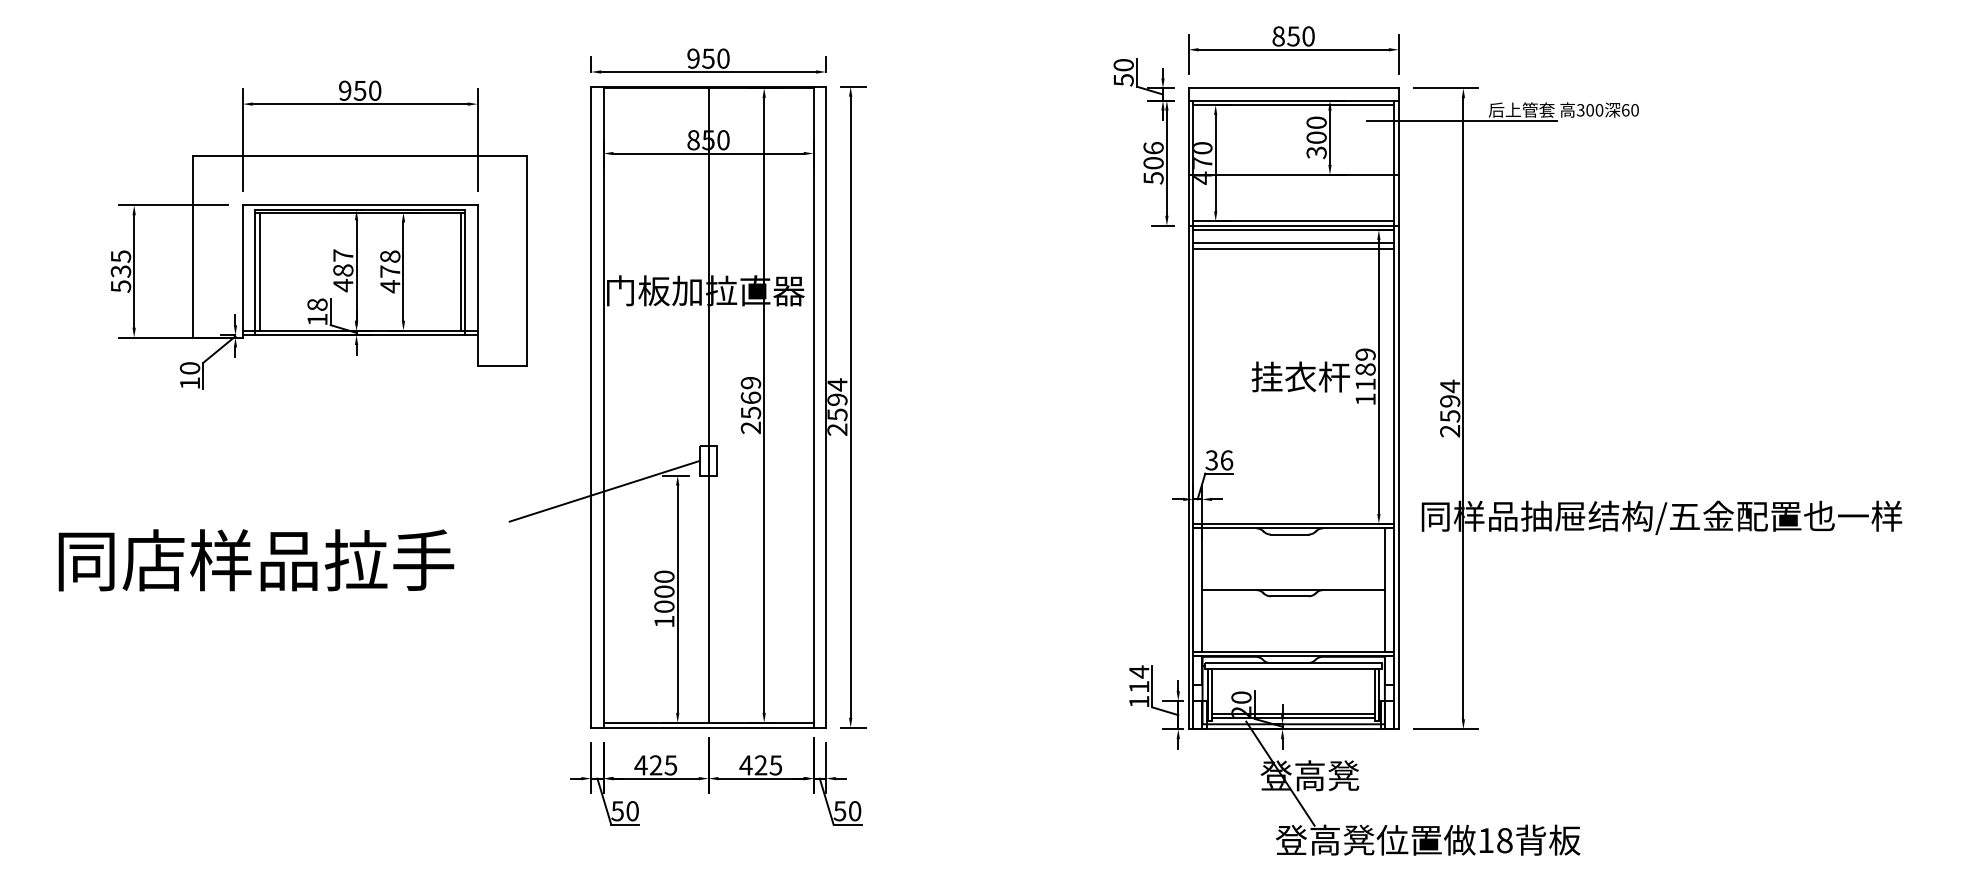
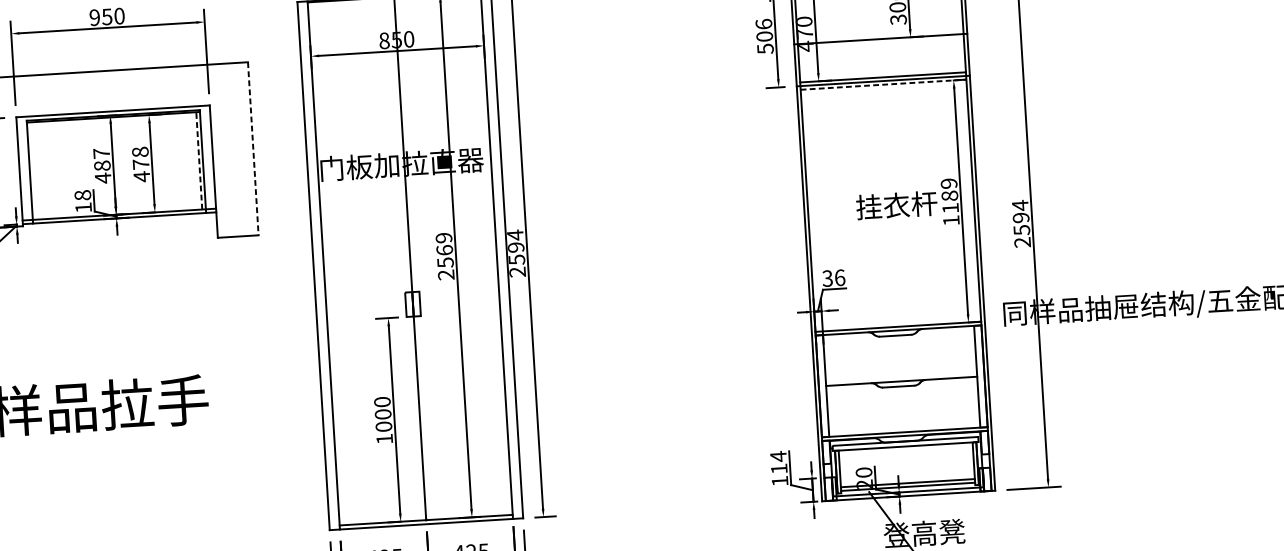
line: (1293, 230) -> (883, 85), solid -> dashed
line: (1293, 242) -> (883, 94), removed
line: (1293, 248) -> (884, 99), removed
line: (527, 261) -> (253, 149), solid -> dashed
line: (259, 271) -> (33, 170), removed
line: (460, 271) -> (199, 160), solid -> dashed
line: (604, 490) -> (328, 334), removed

